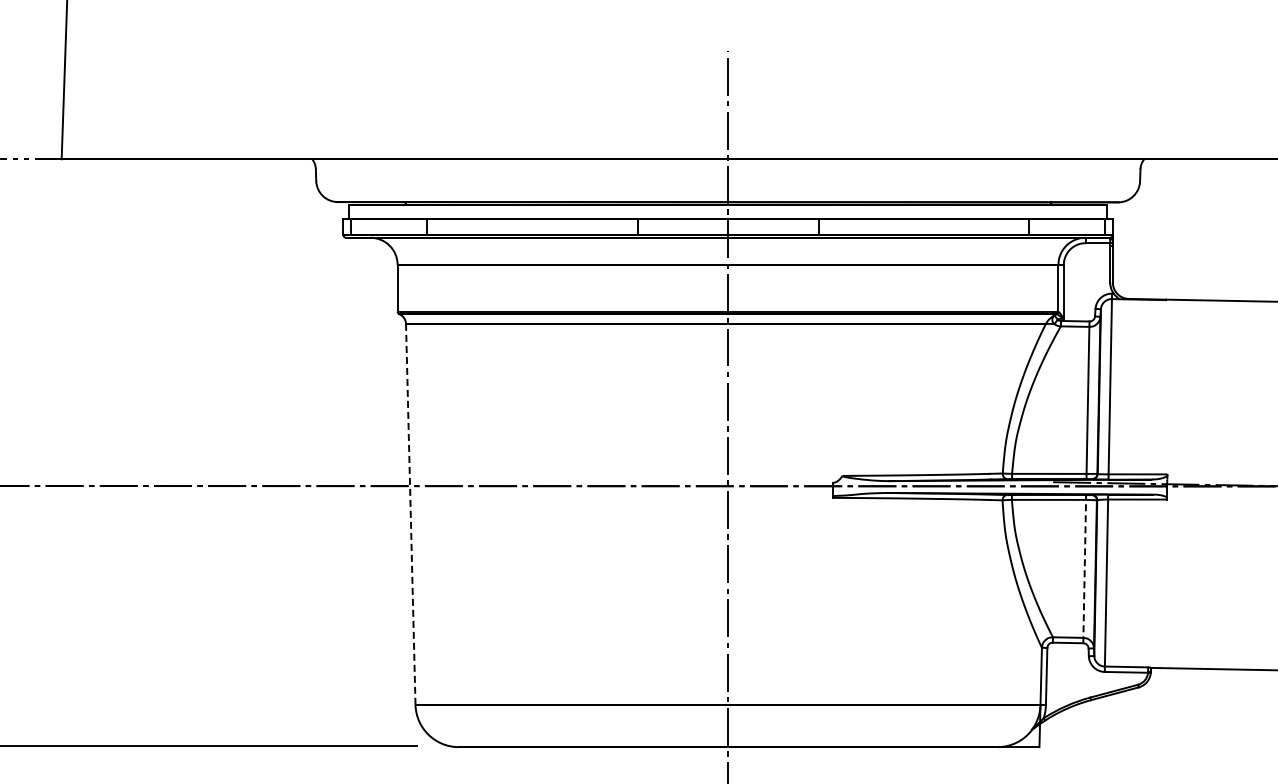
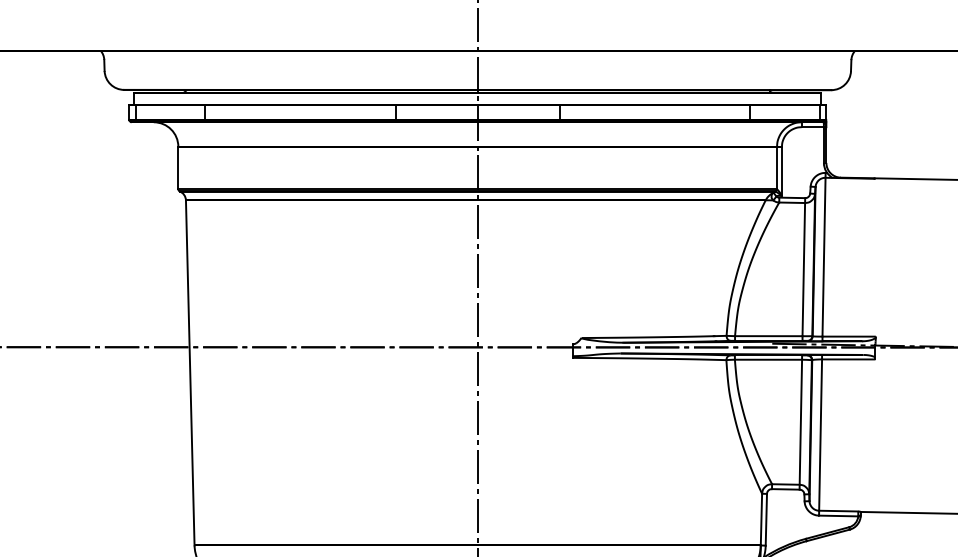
line: (410, 514) -> (190, 372), dashed -> solid
line: (1084, 571) -> (800, 424), dashed -> solid

